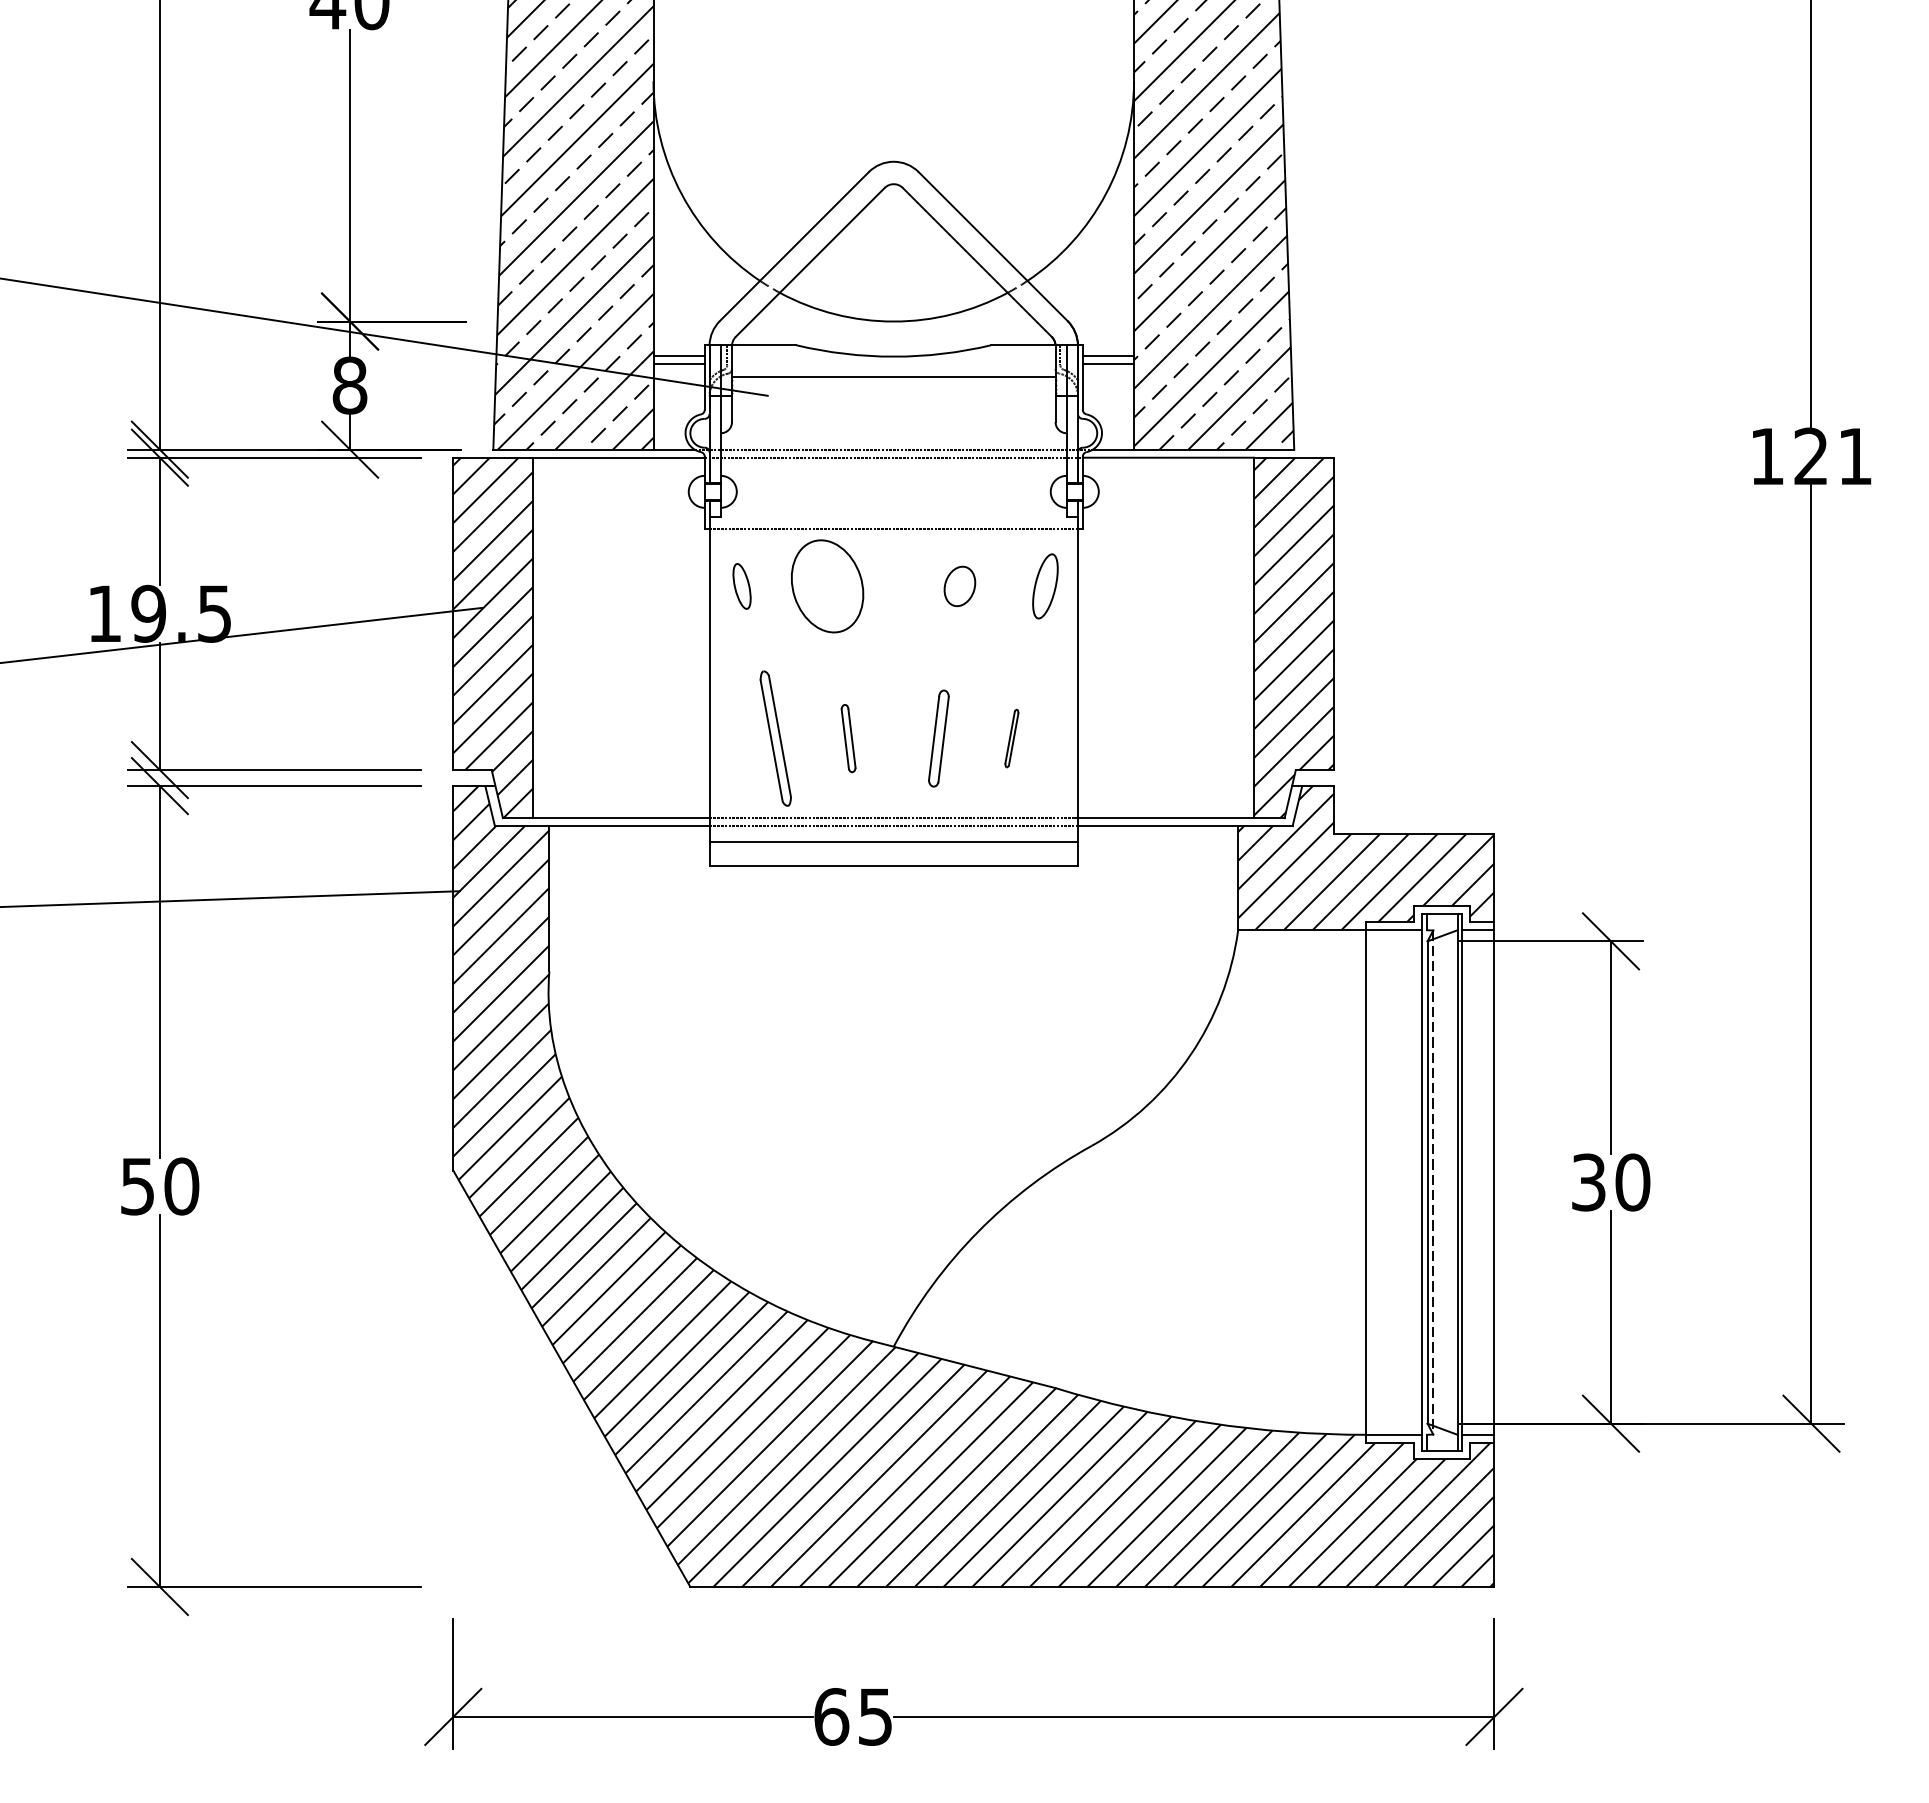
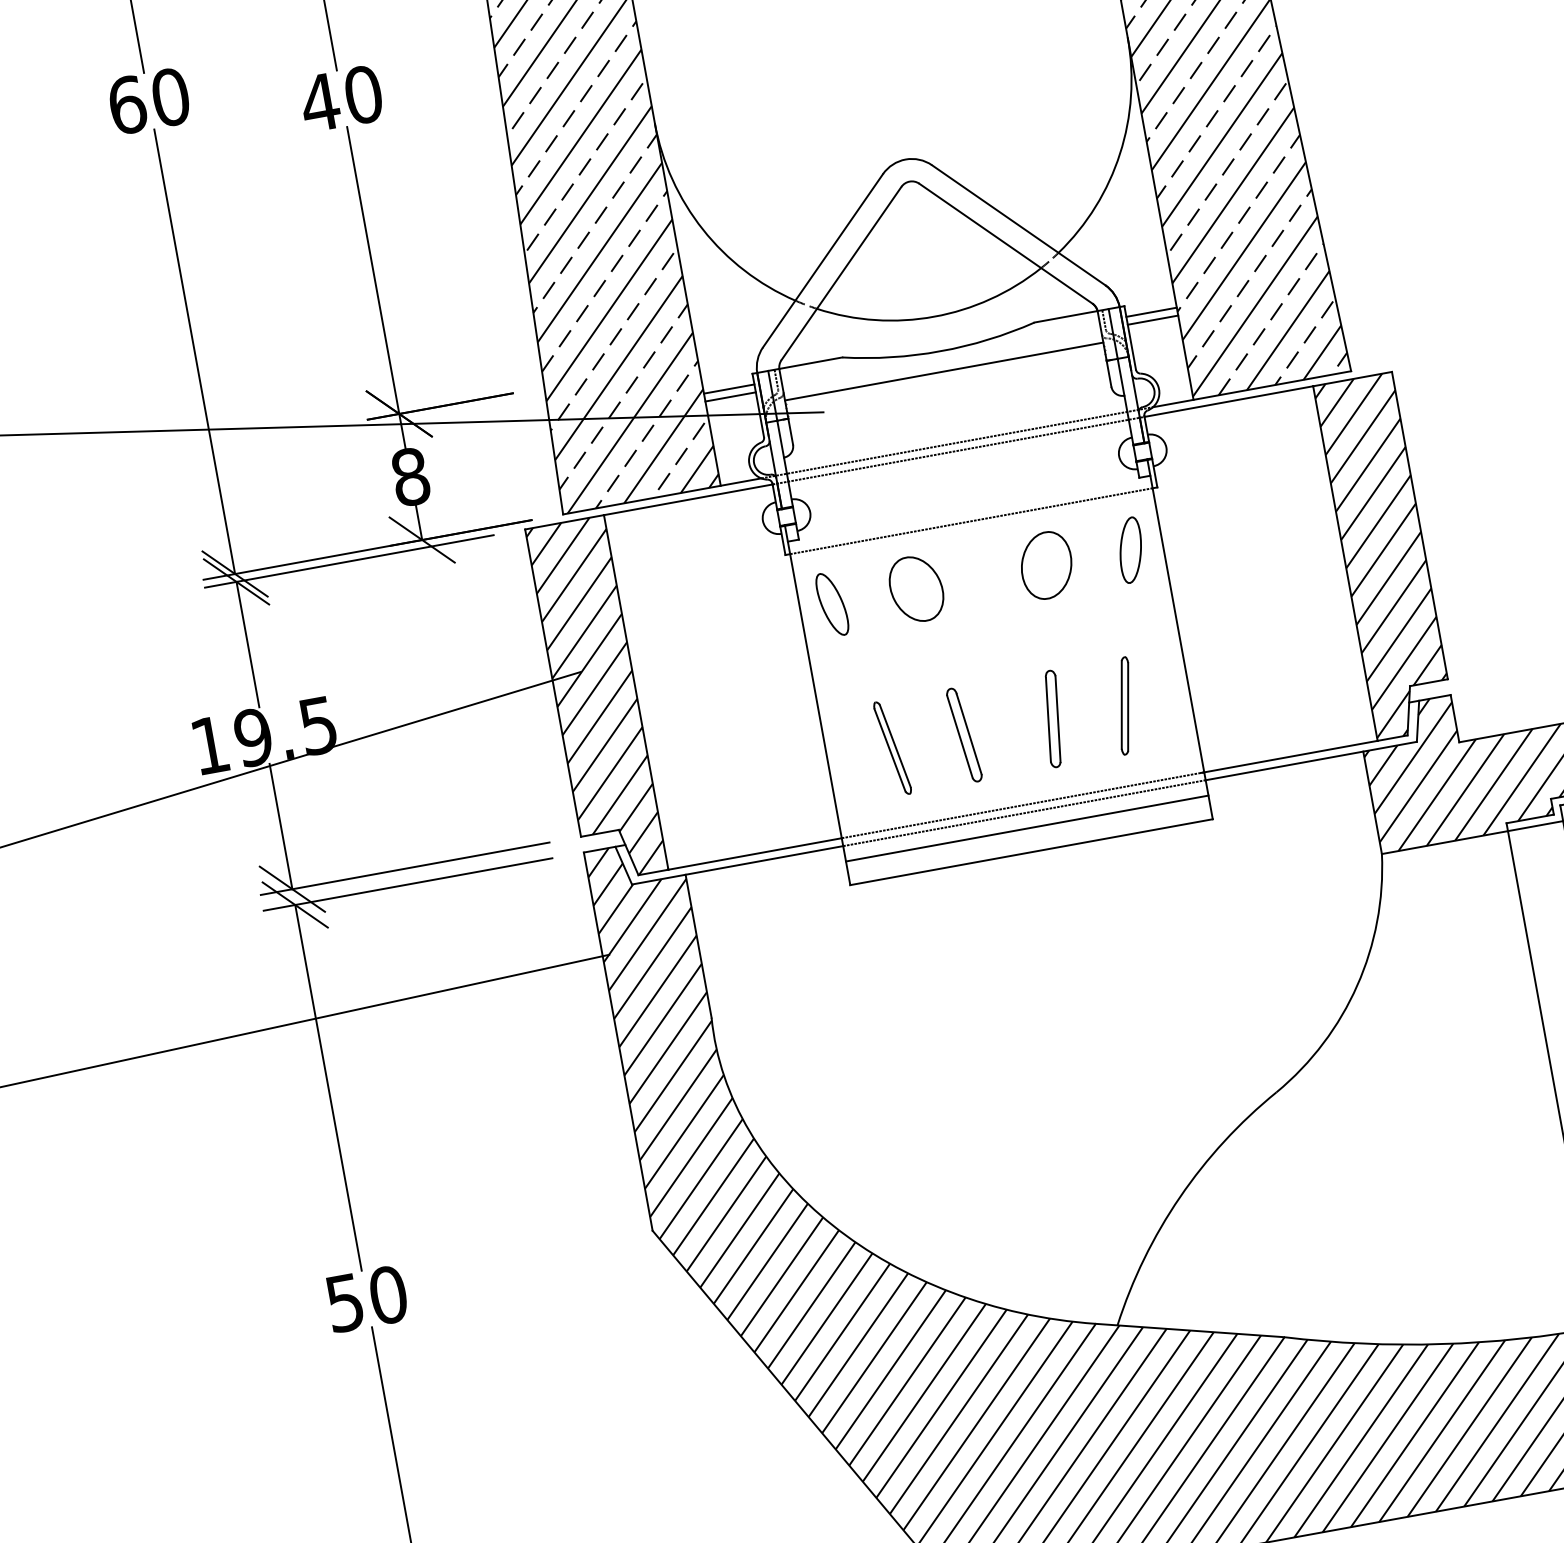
part: (741, 586) -> (831, 604), size x1.43
part: (827, 586) -> (916, 589), size x0.71
part: (959, 586) -> (1046, 565), size x1.67
part: (775, 738) -> (892, 748), size x0.71
part: (848, 738) -> (964, 735), size x1.43
part: (1011, 738) -> (1124, 705), size x1.67

